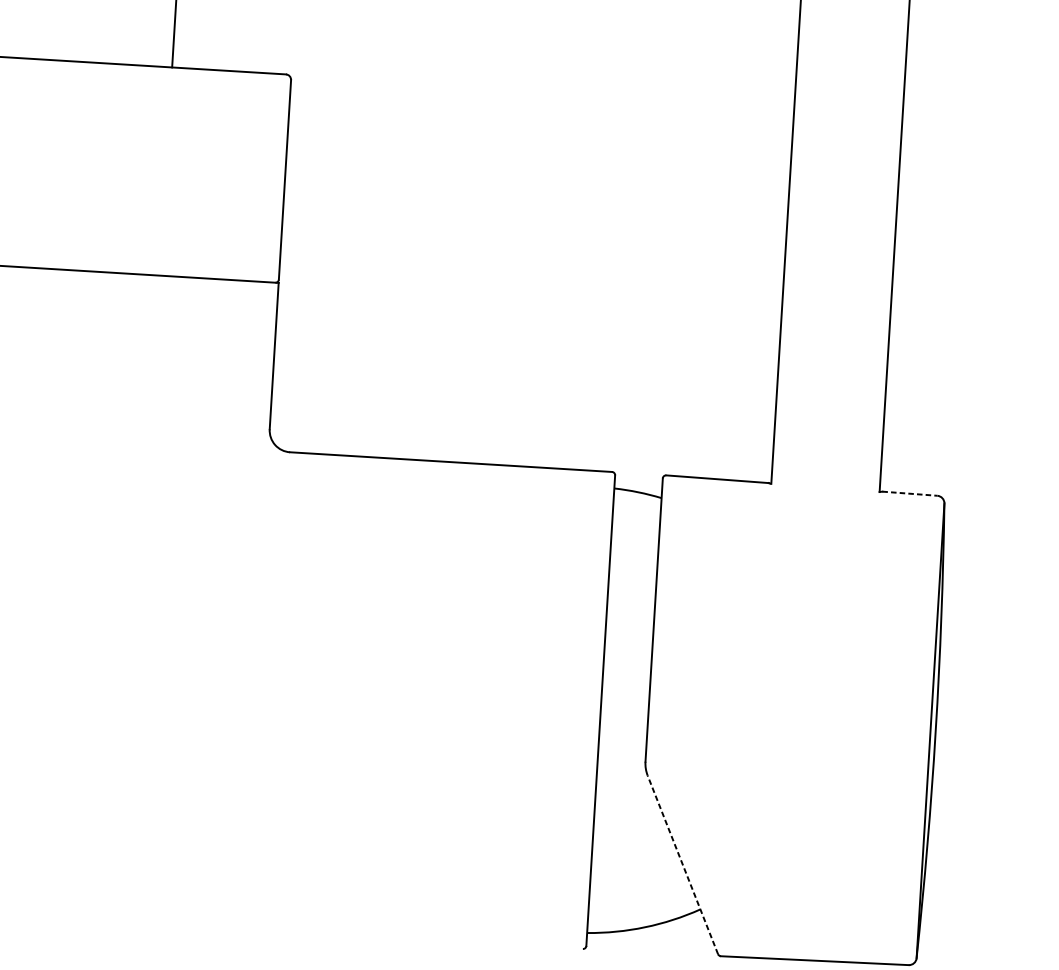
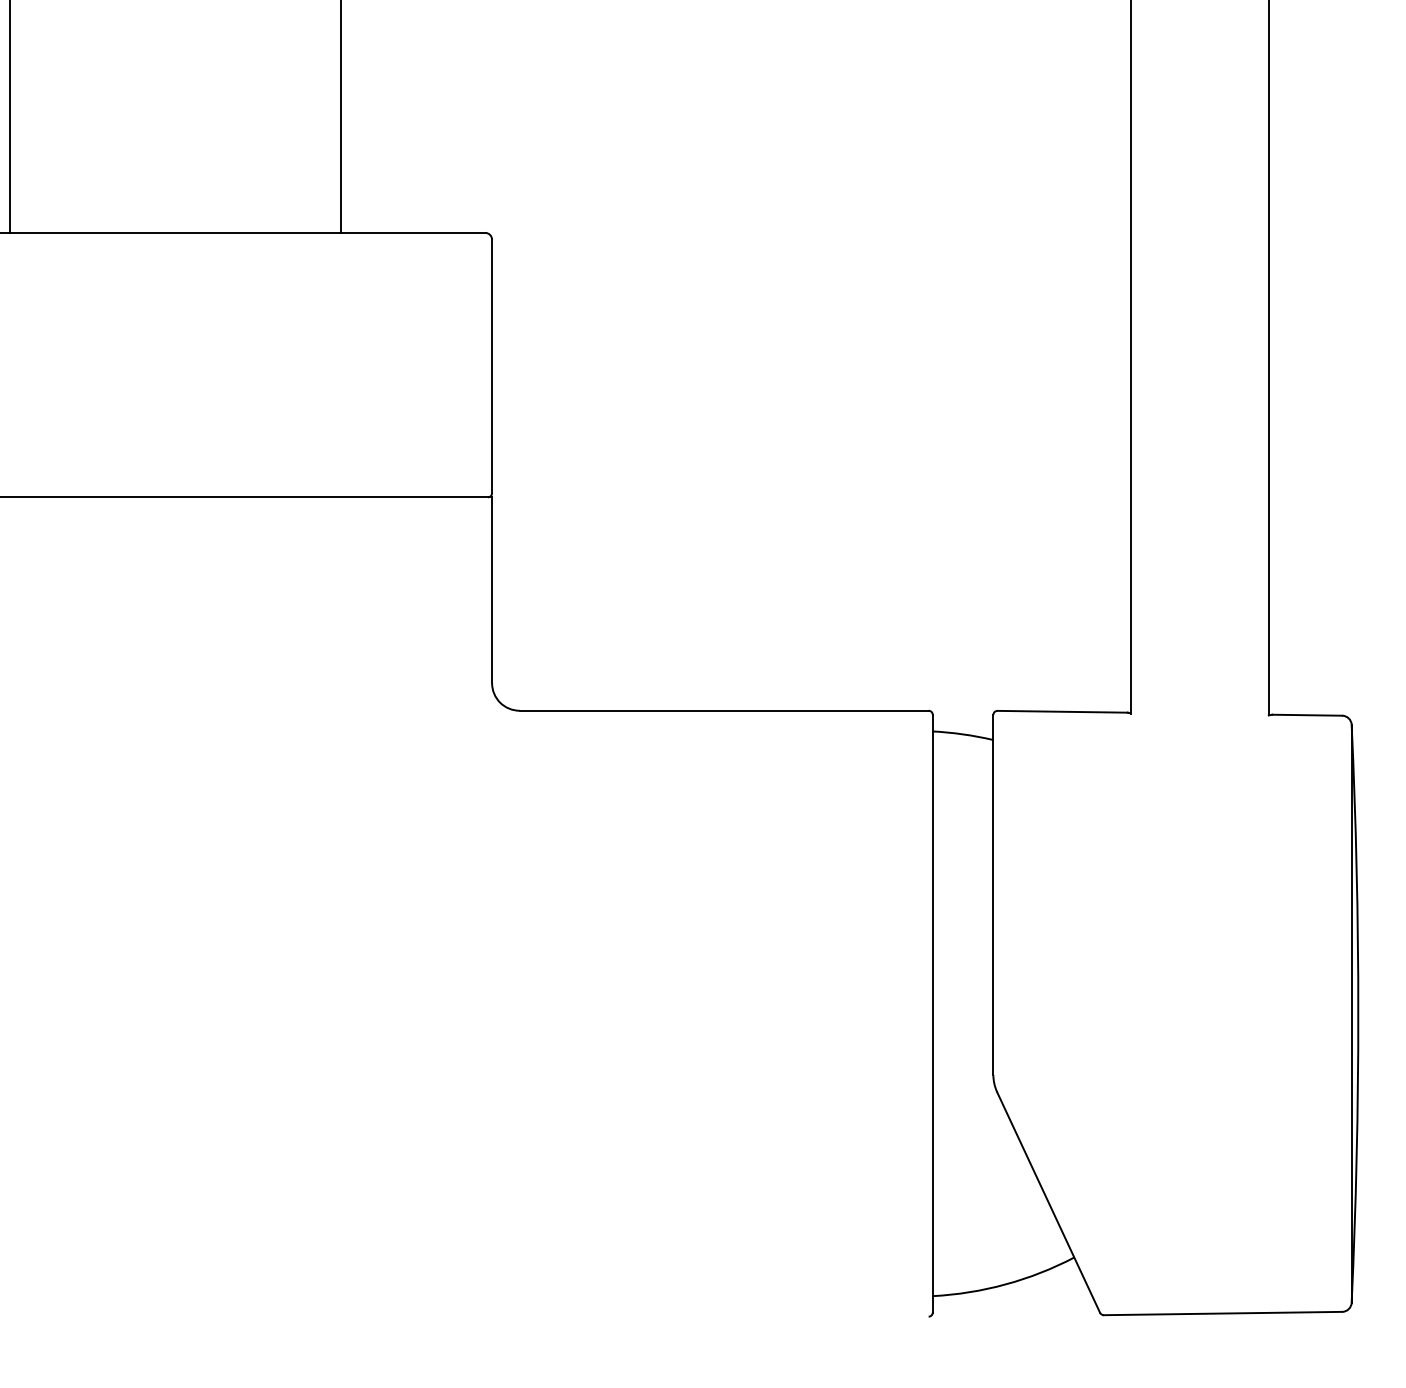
line: (910, 493) -> (1307, 715), dashed -> solid
line: (682, 864) -> (1048, 1202), dashed -> solid

